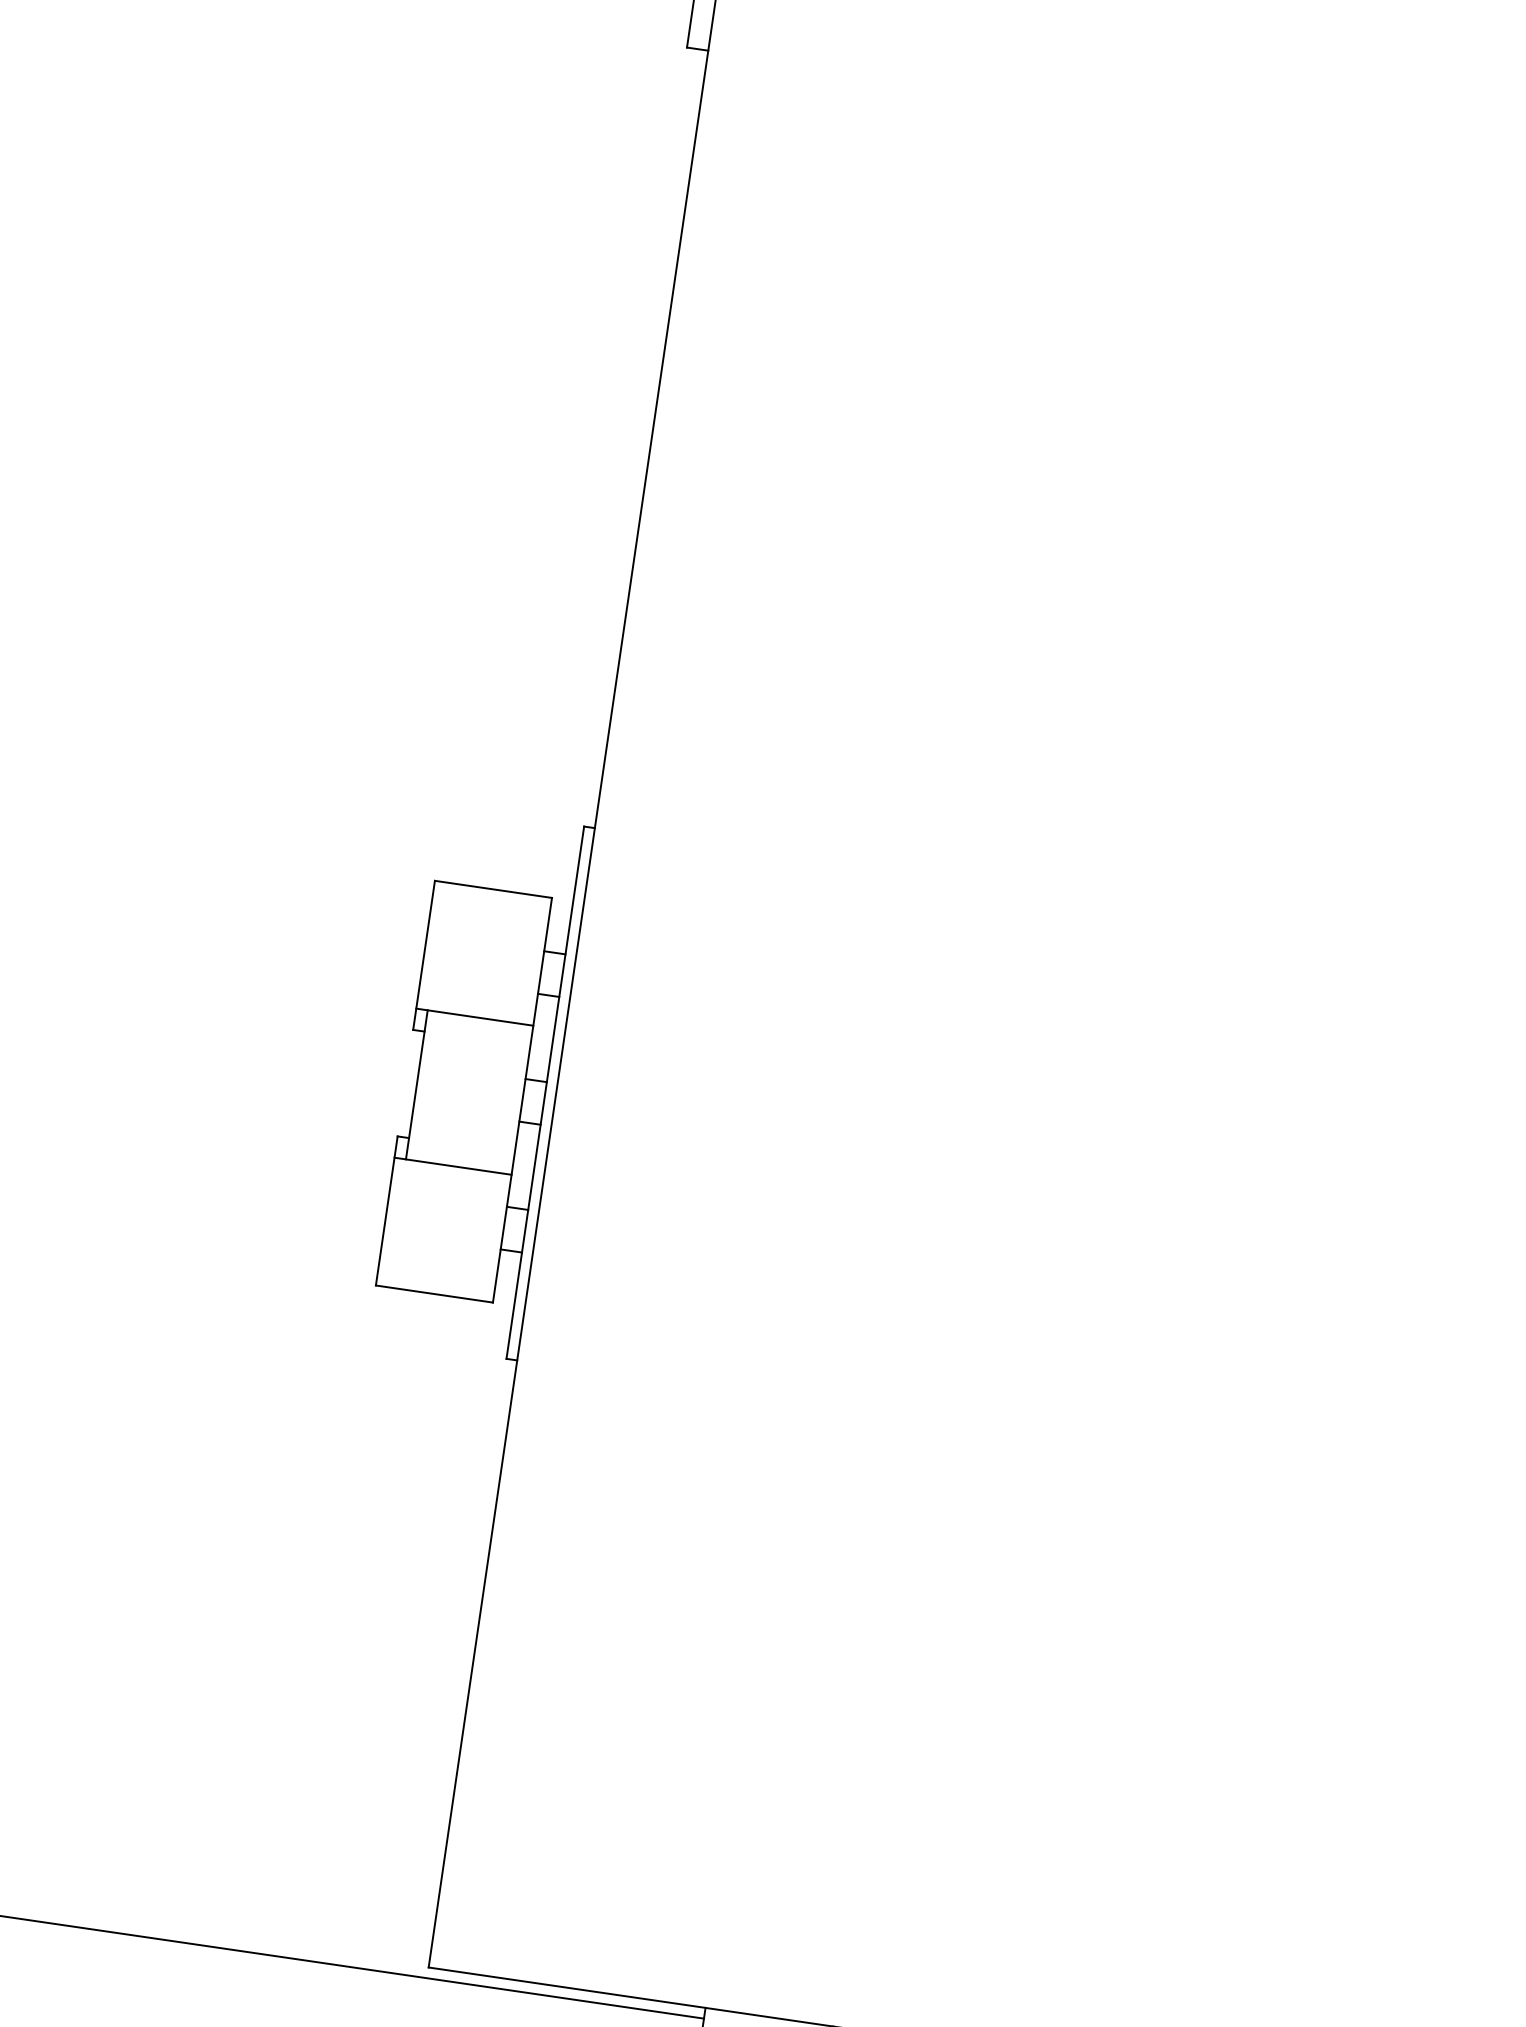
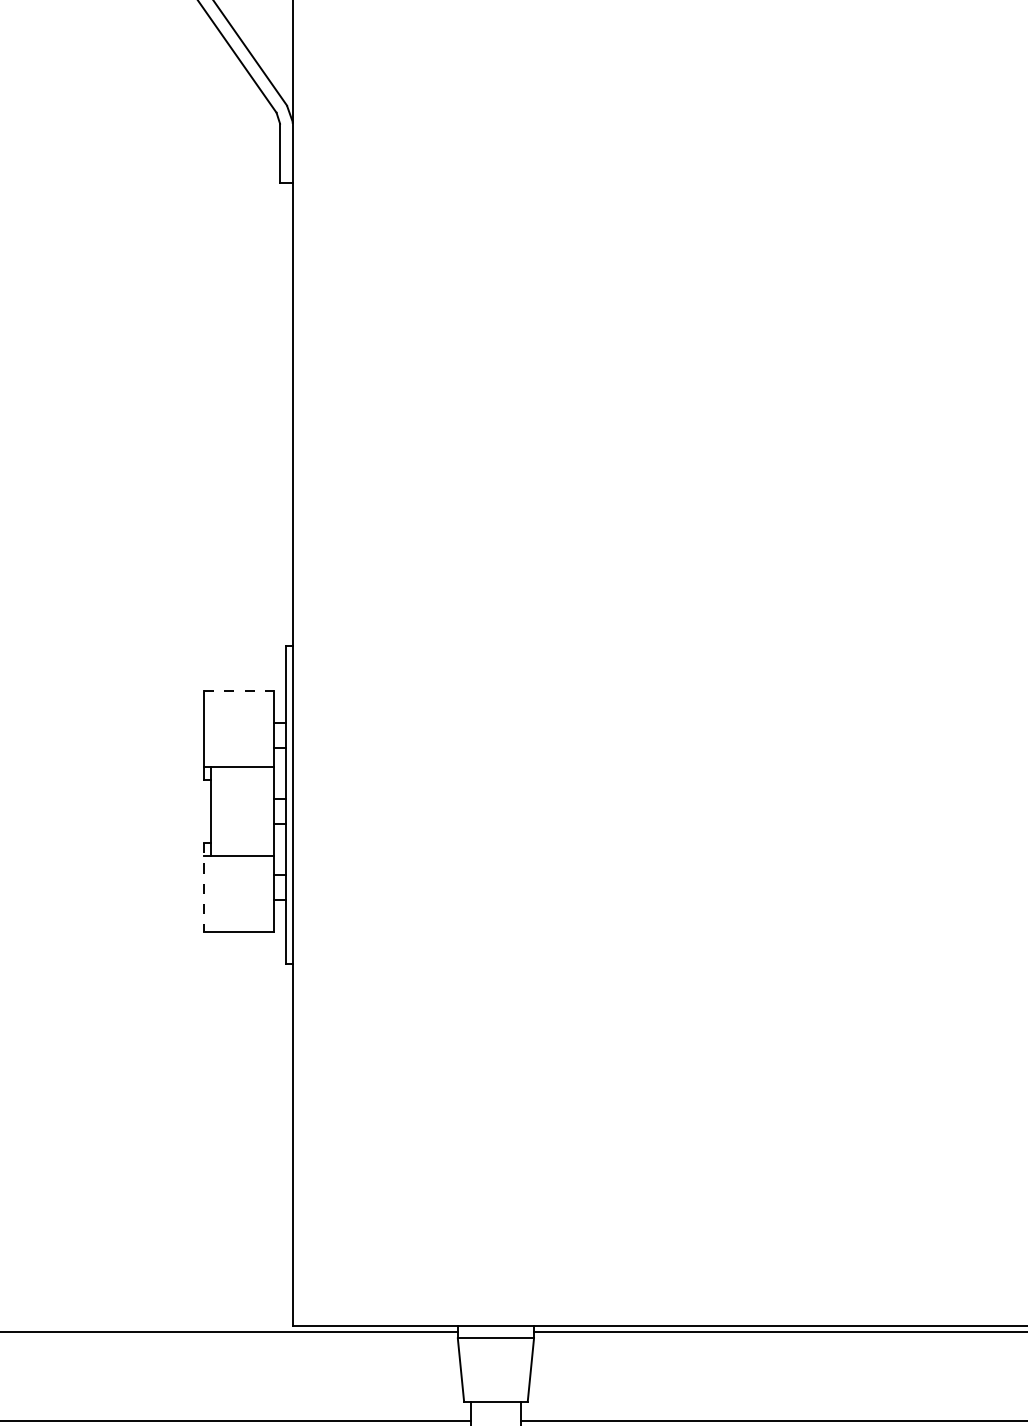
line: (493, 888) -> (238, 690), solid -> dashed
line: (385, 1212) -> (203, 888), solid -> dashed

